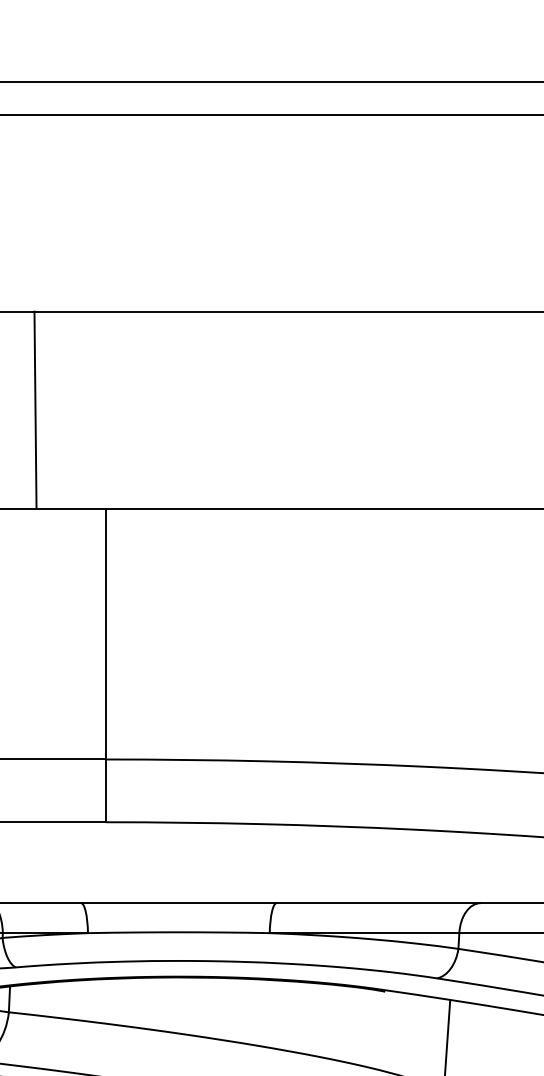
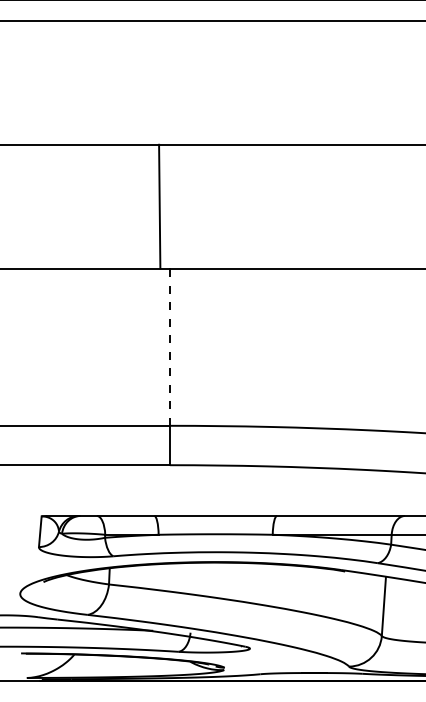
line: (35, 410) -> (159, 206), moved
line: (105, 634) -> (169, 347), solid -> dashed

